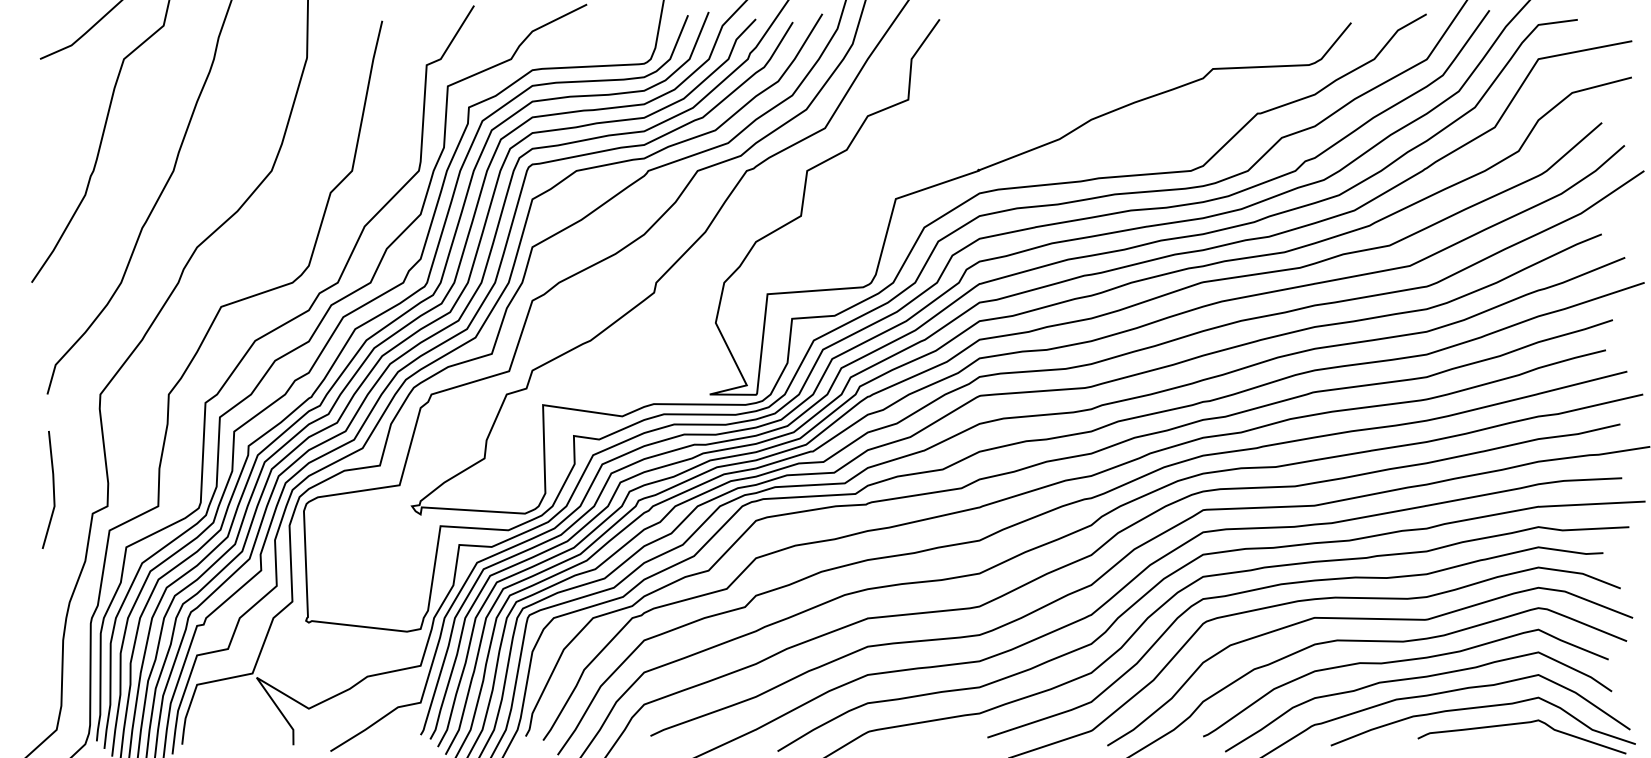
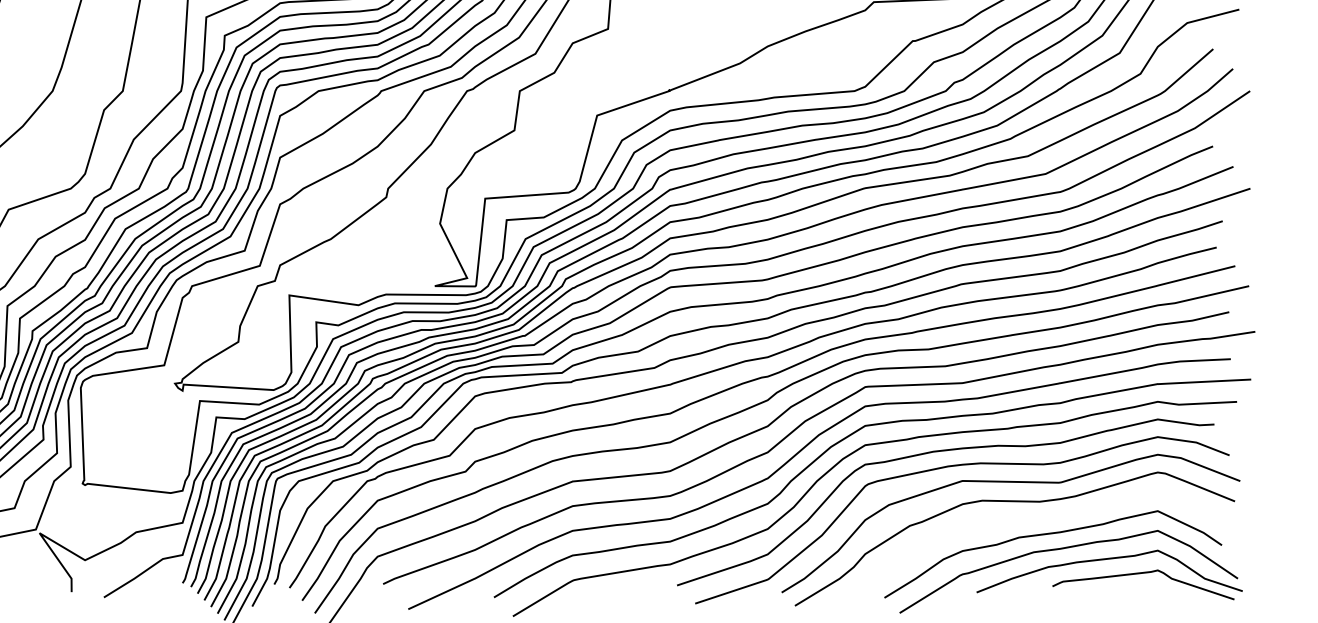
curve: (1405, 661) -> (1041, 519), removed

